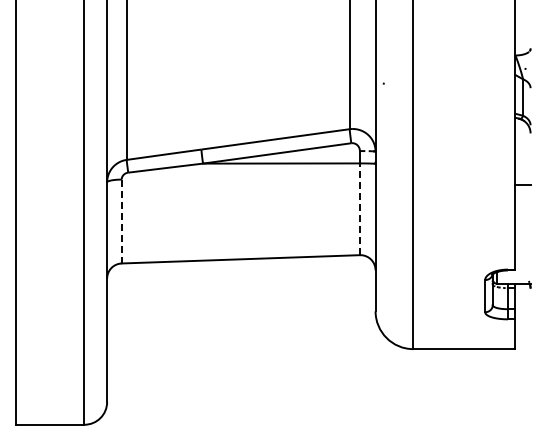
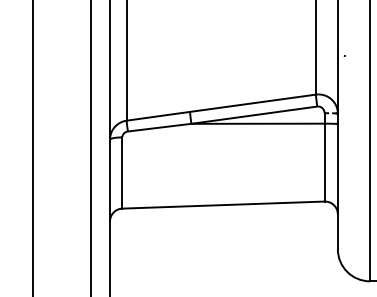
line: (359, 209) -> (324, 162), dashed -> solid
line: (121, 221) -> (122, 172), dashed -> solid

